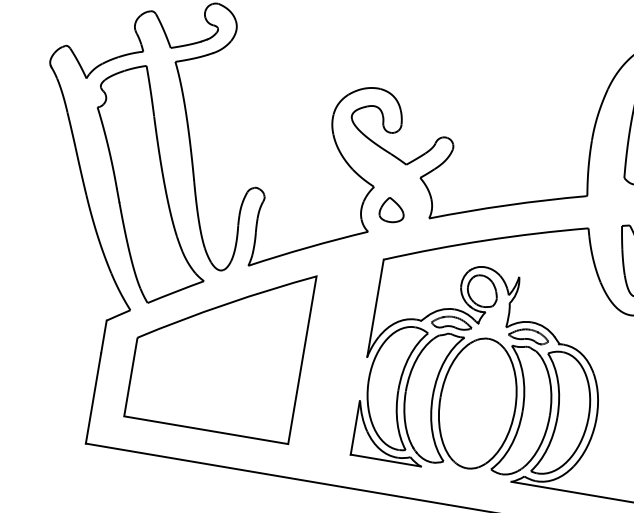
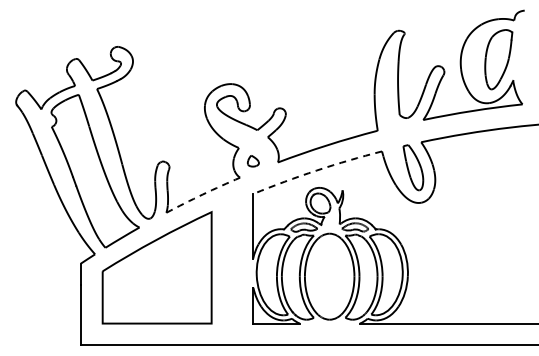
part: (392, 209) -> (253, 160), size x0.7
arc: (485, 240) -> (316, 170), solid -> dashed
arc: (307, 247) -> (202, 194), solid -> dashed

